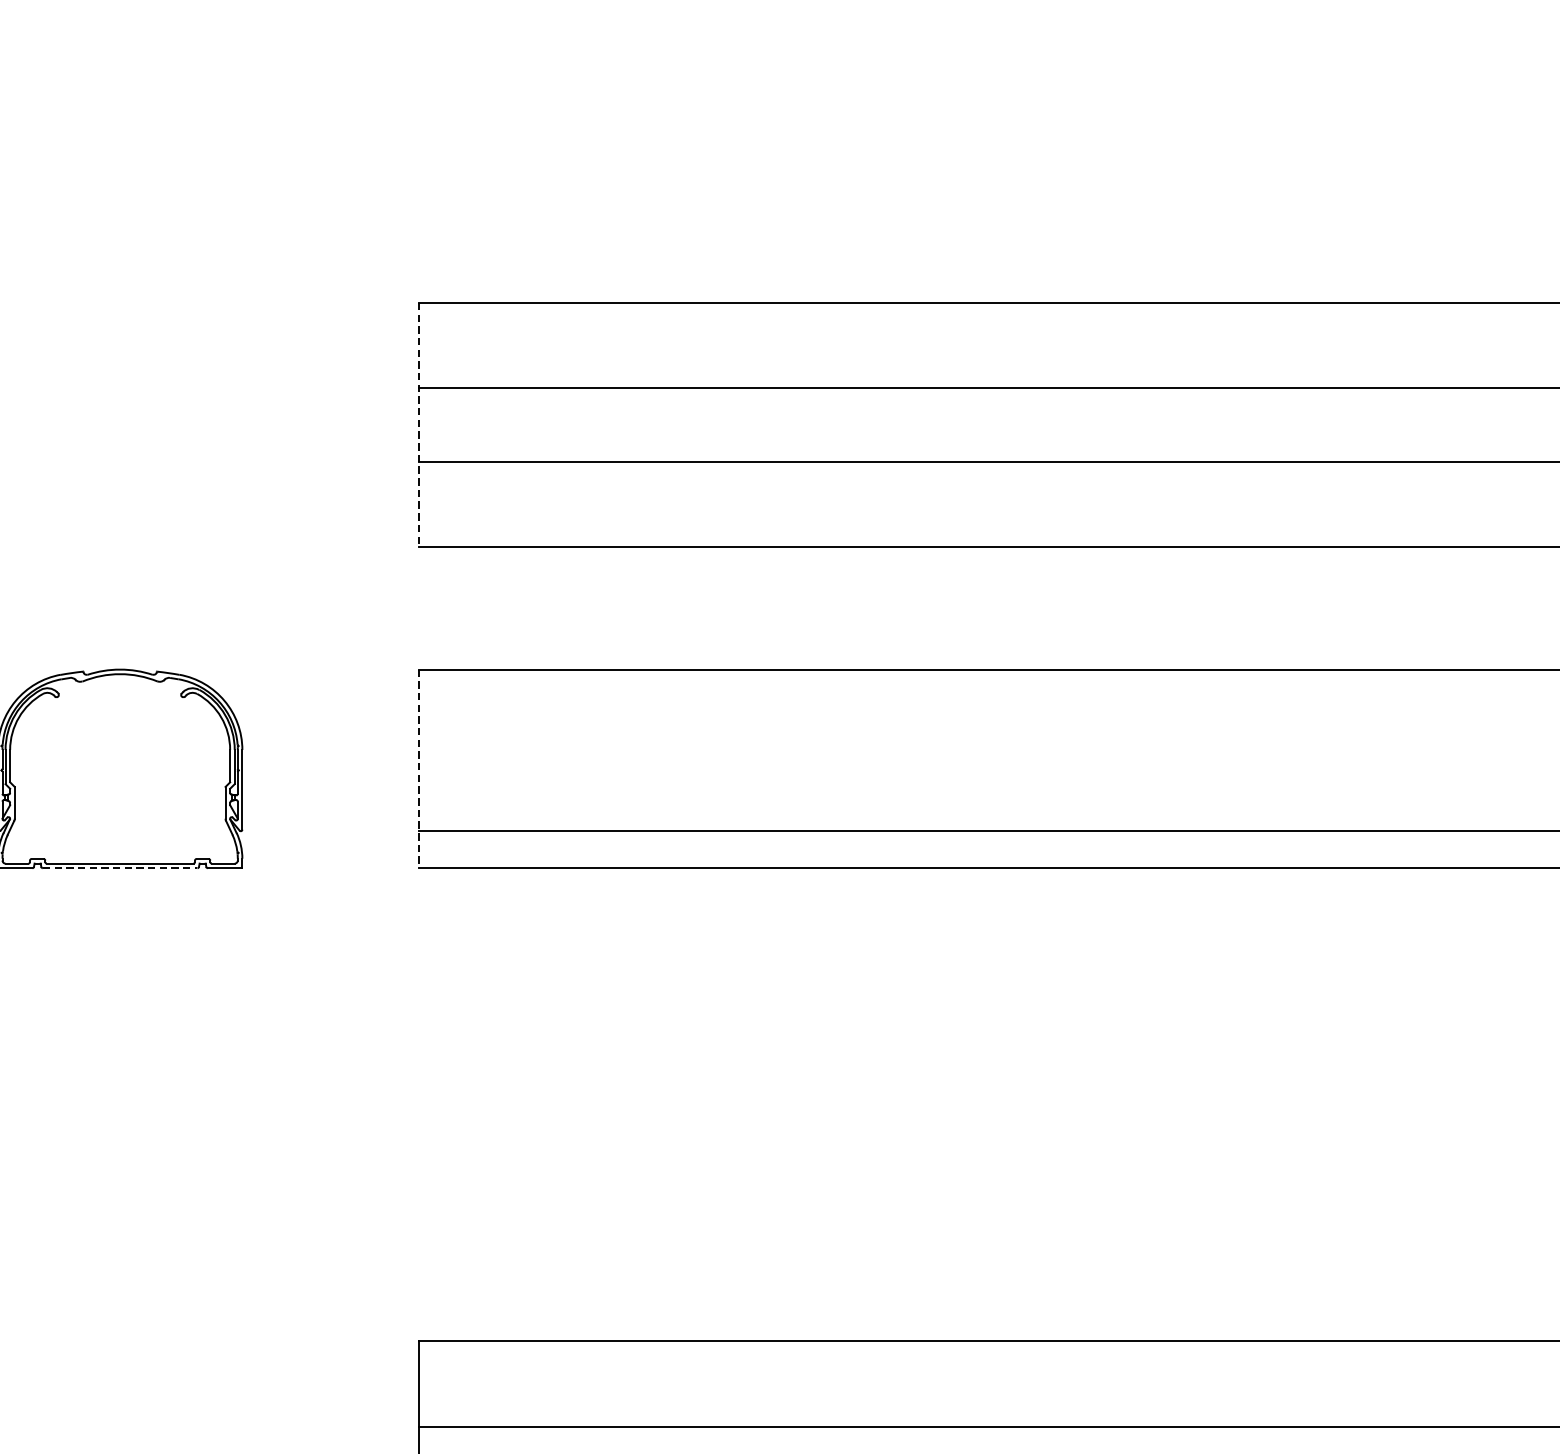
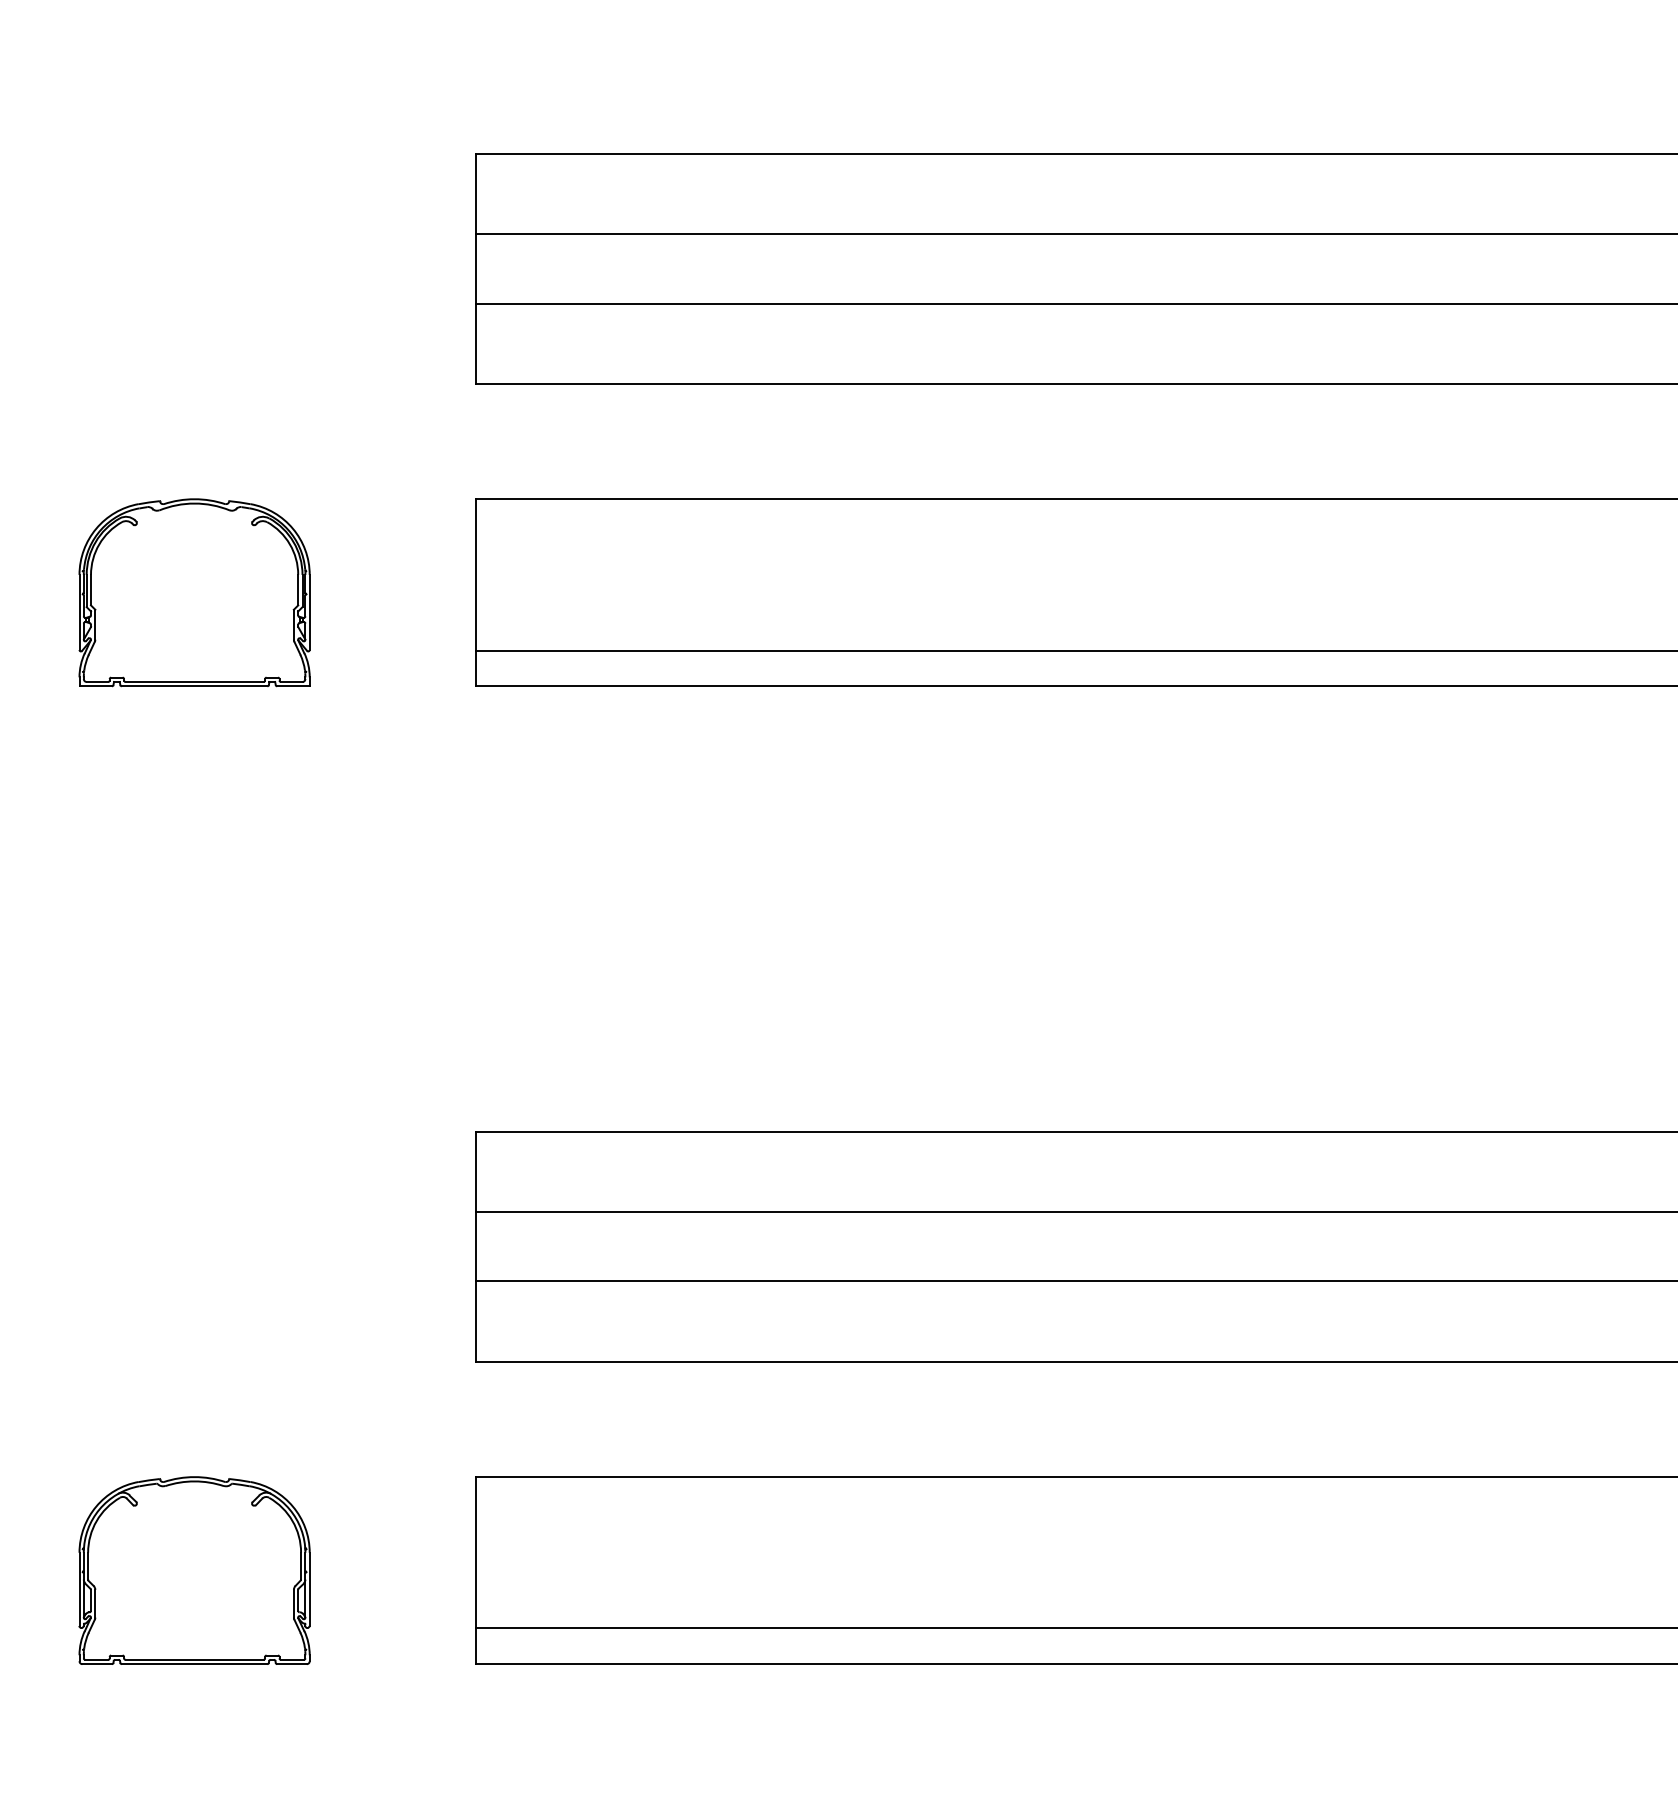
line: (419, 425) -> (476, 269), dashed -> solid
line: (419, 768) -> (476, 592), dashed -> solid
line: (120, 868) -> (194, 686), dashed -> solid

